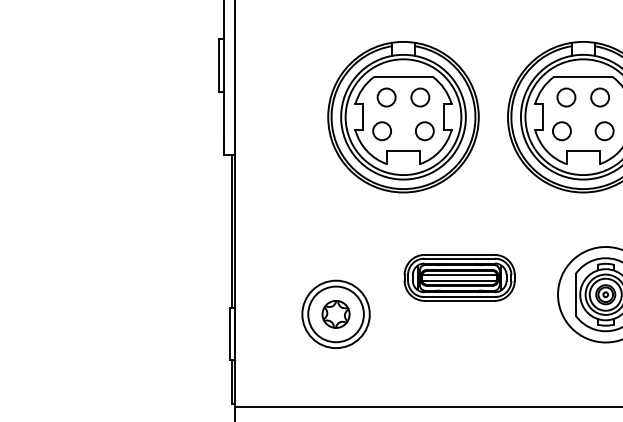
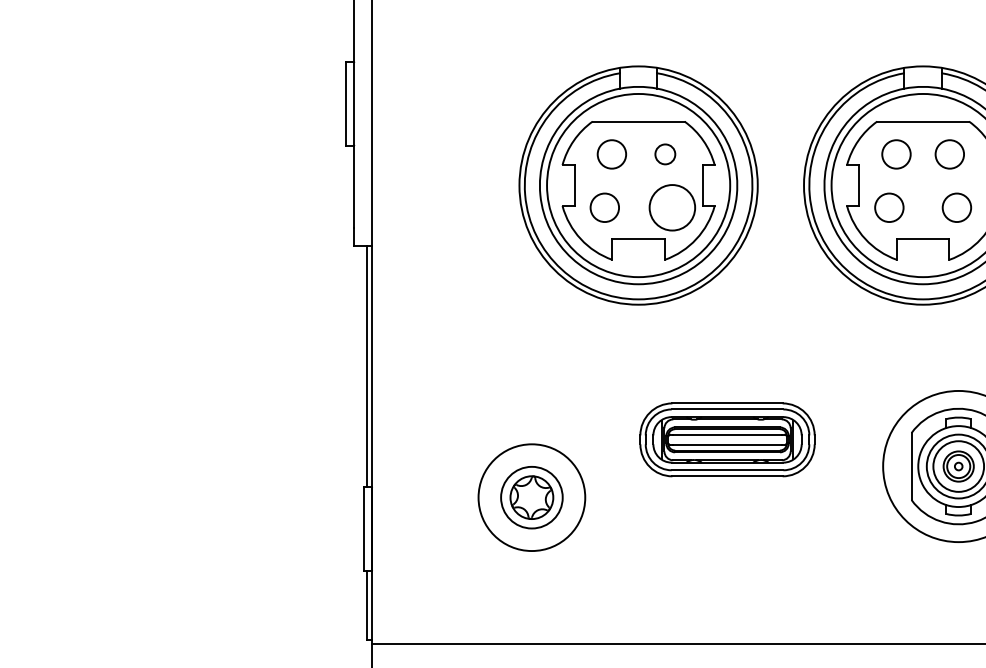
circle: (420, 97) -> (665, 154), size x0.7
circle: (424, 131) -> (671, 208), size x1.6
circle: (335, 314) -> (530, 497), size x0.7

